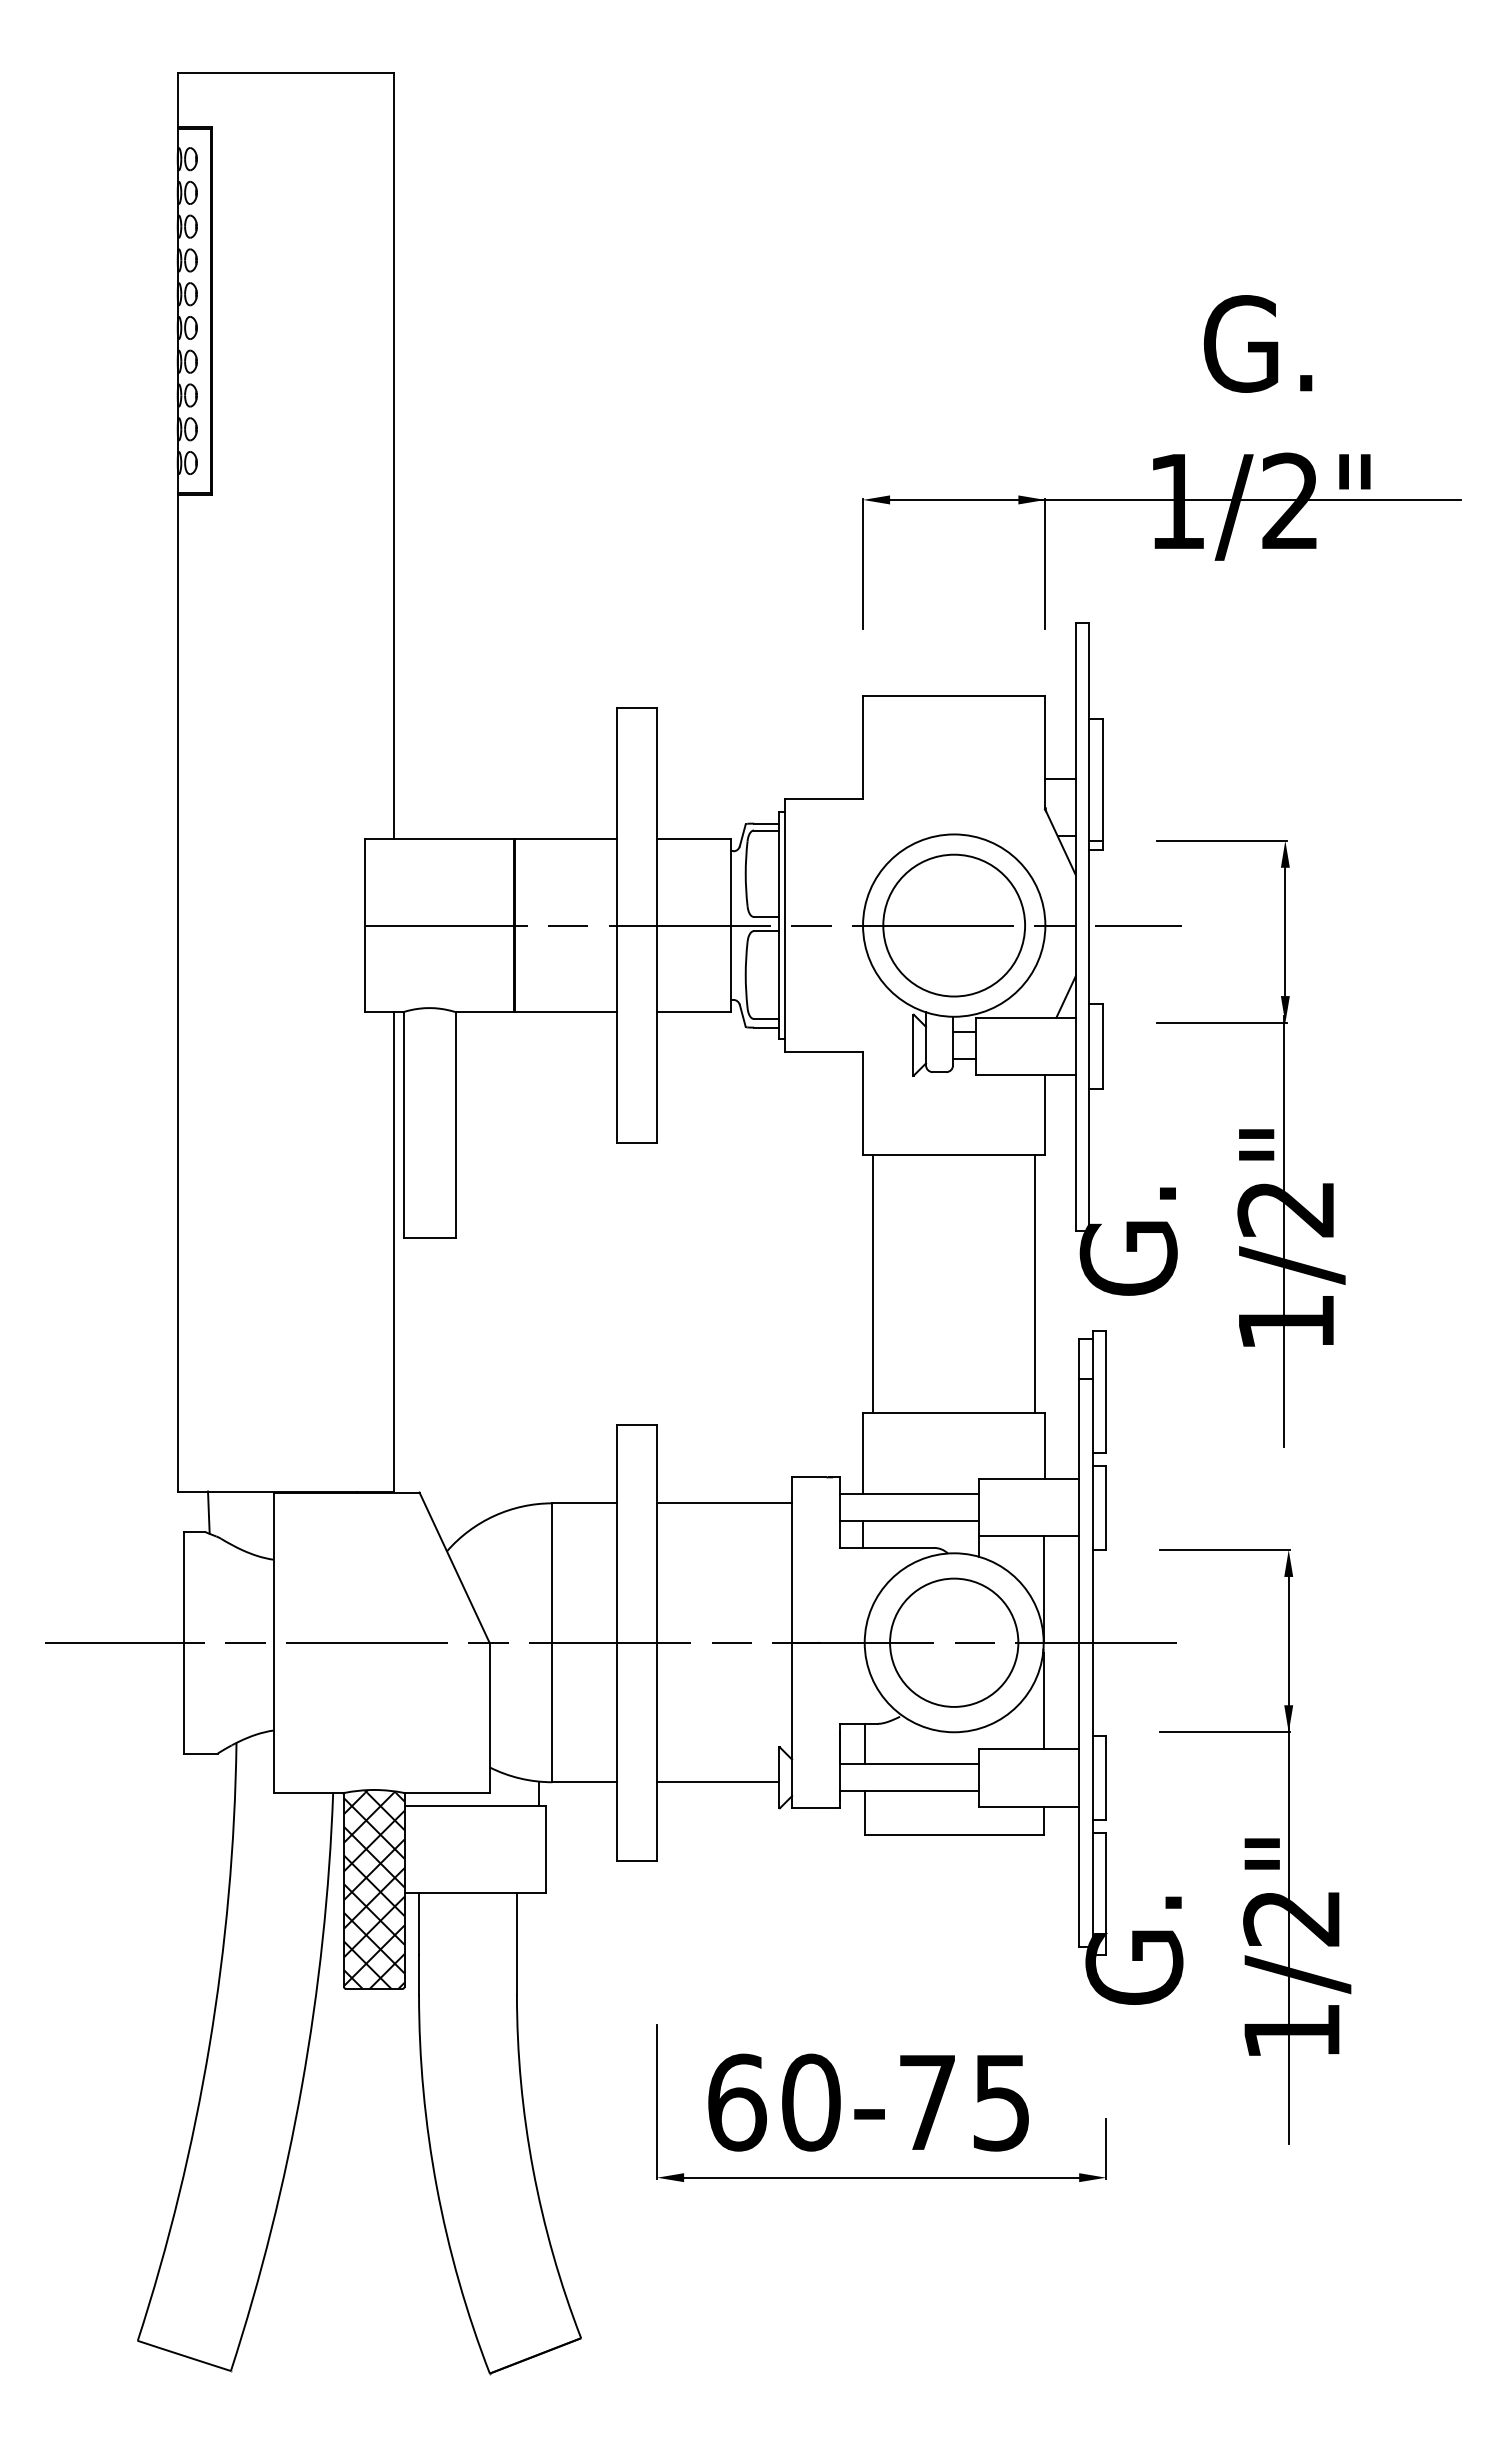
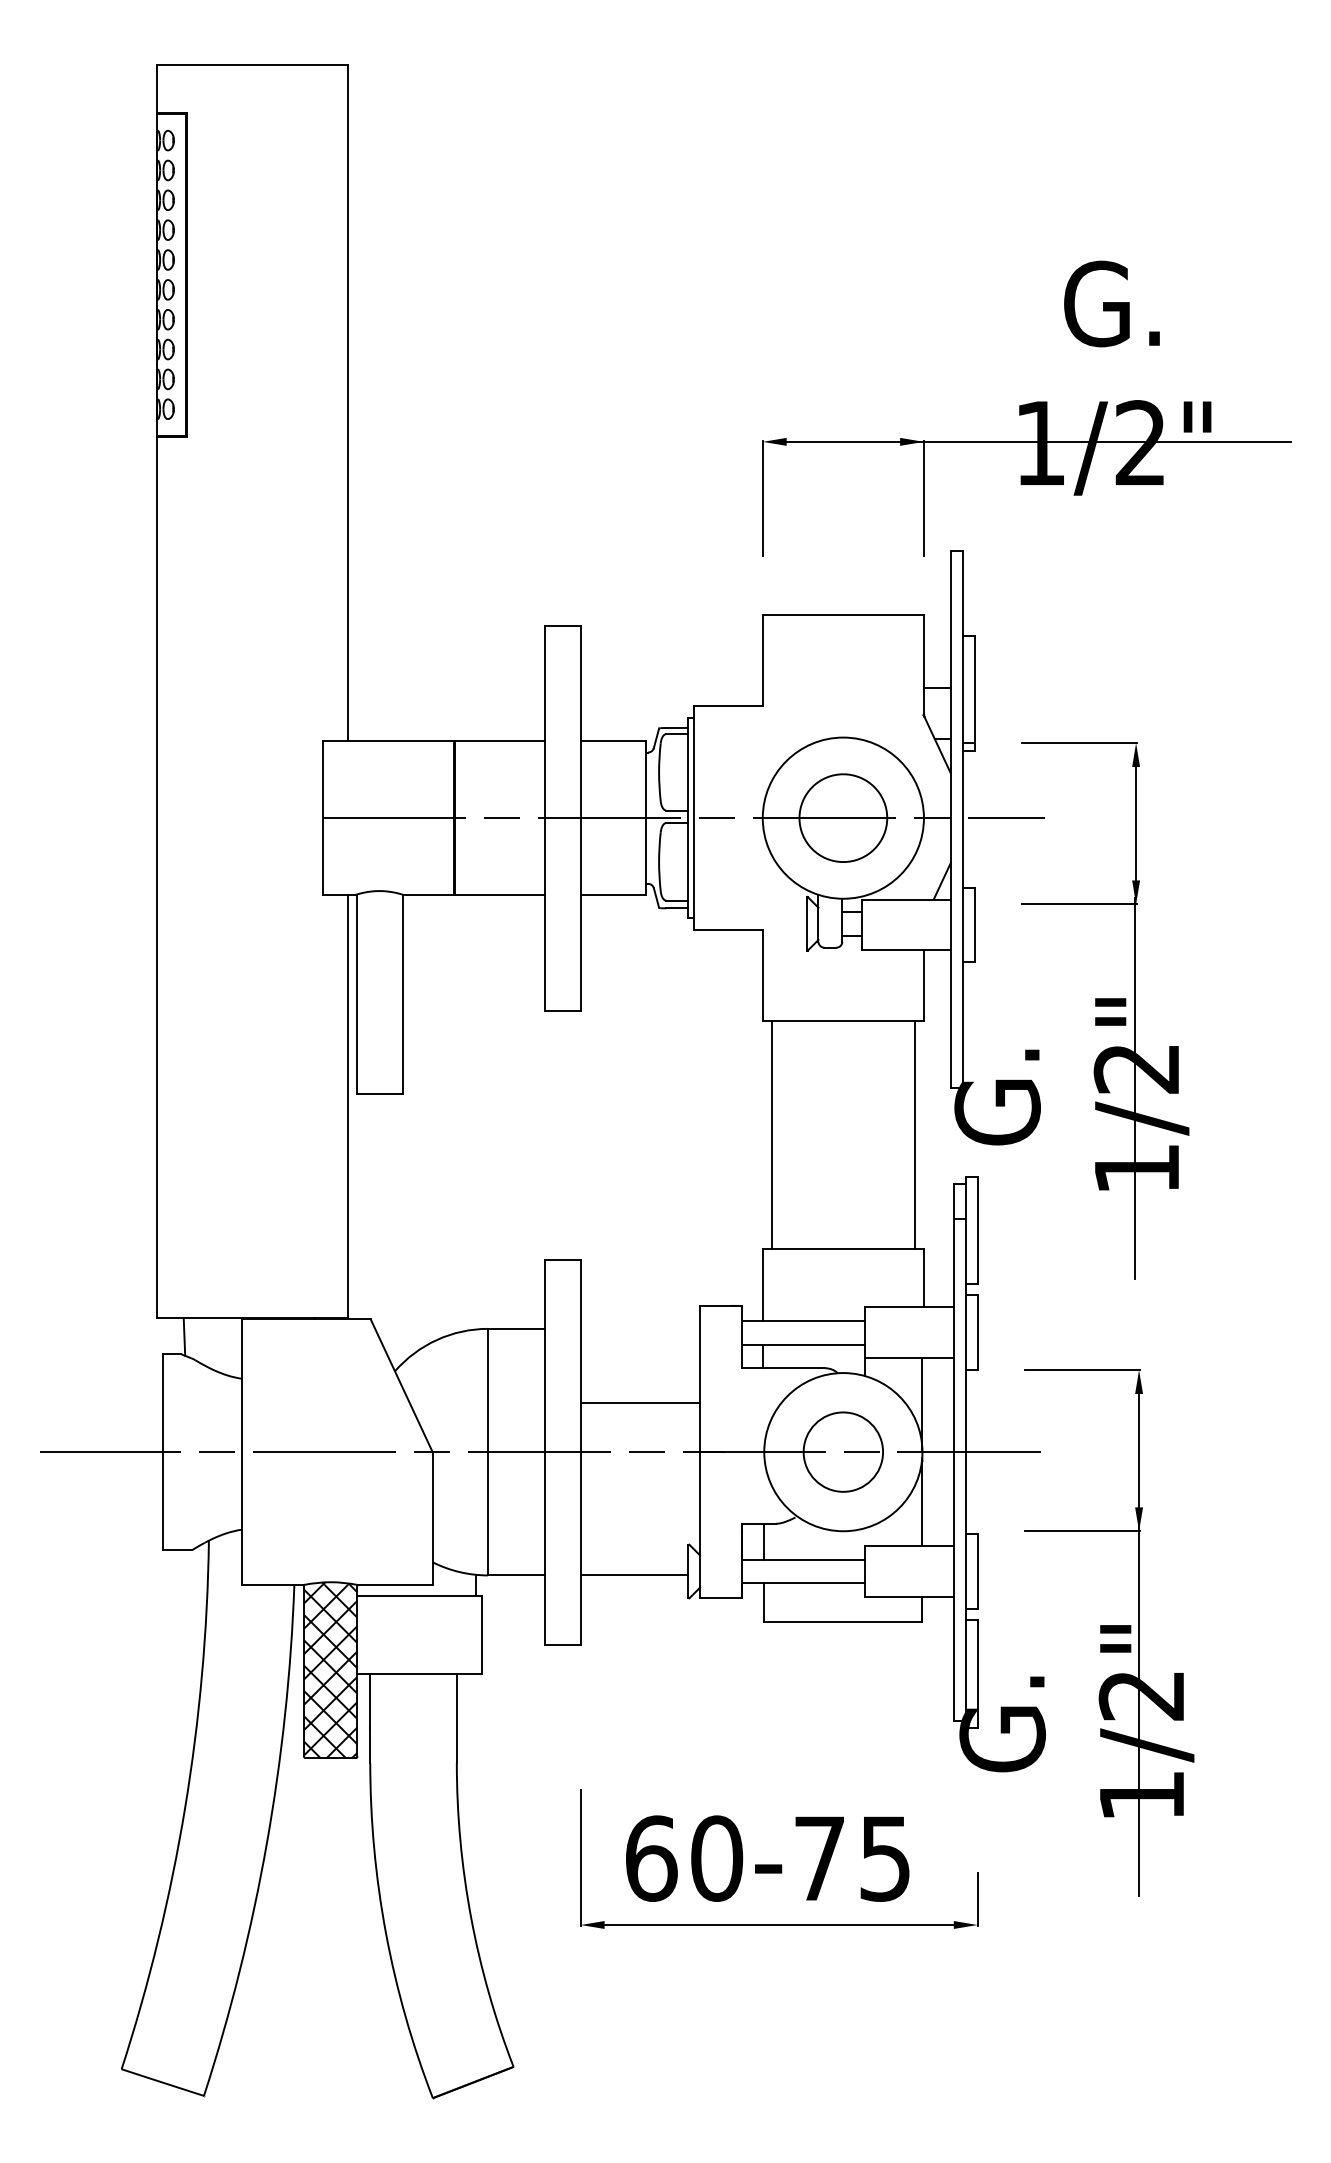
circle: (954, 925) -> (843, 818), size x0.7
line: (724, 1503) -> (640, 1403), moved
circle: (954, 1642) -> (843, 1451), size x0.7

